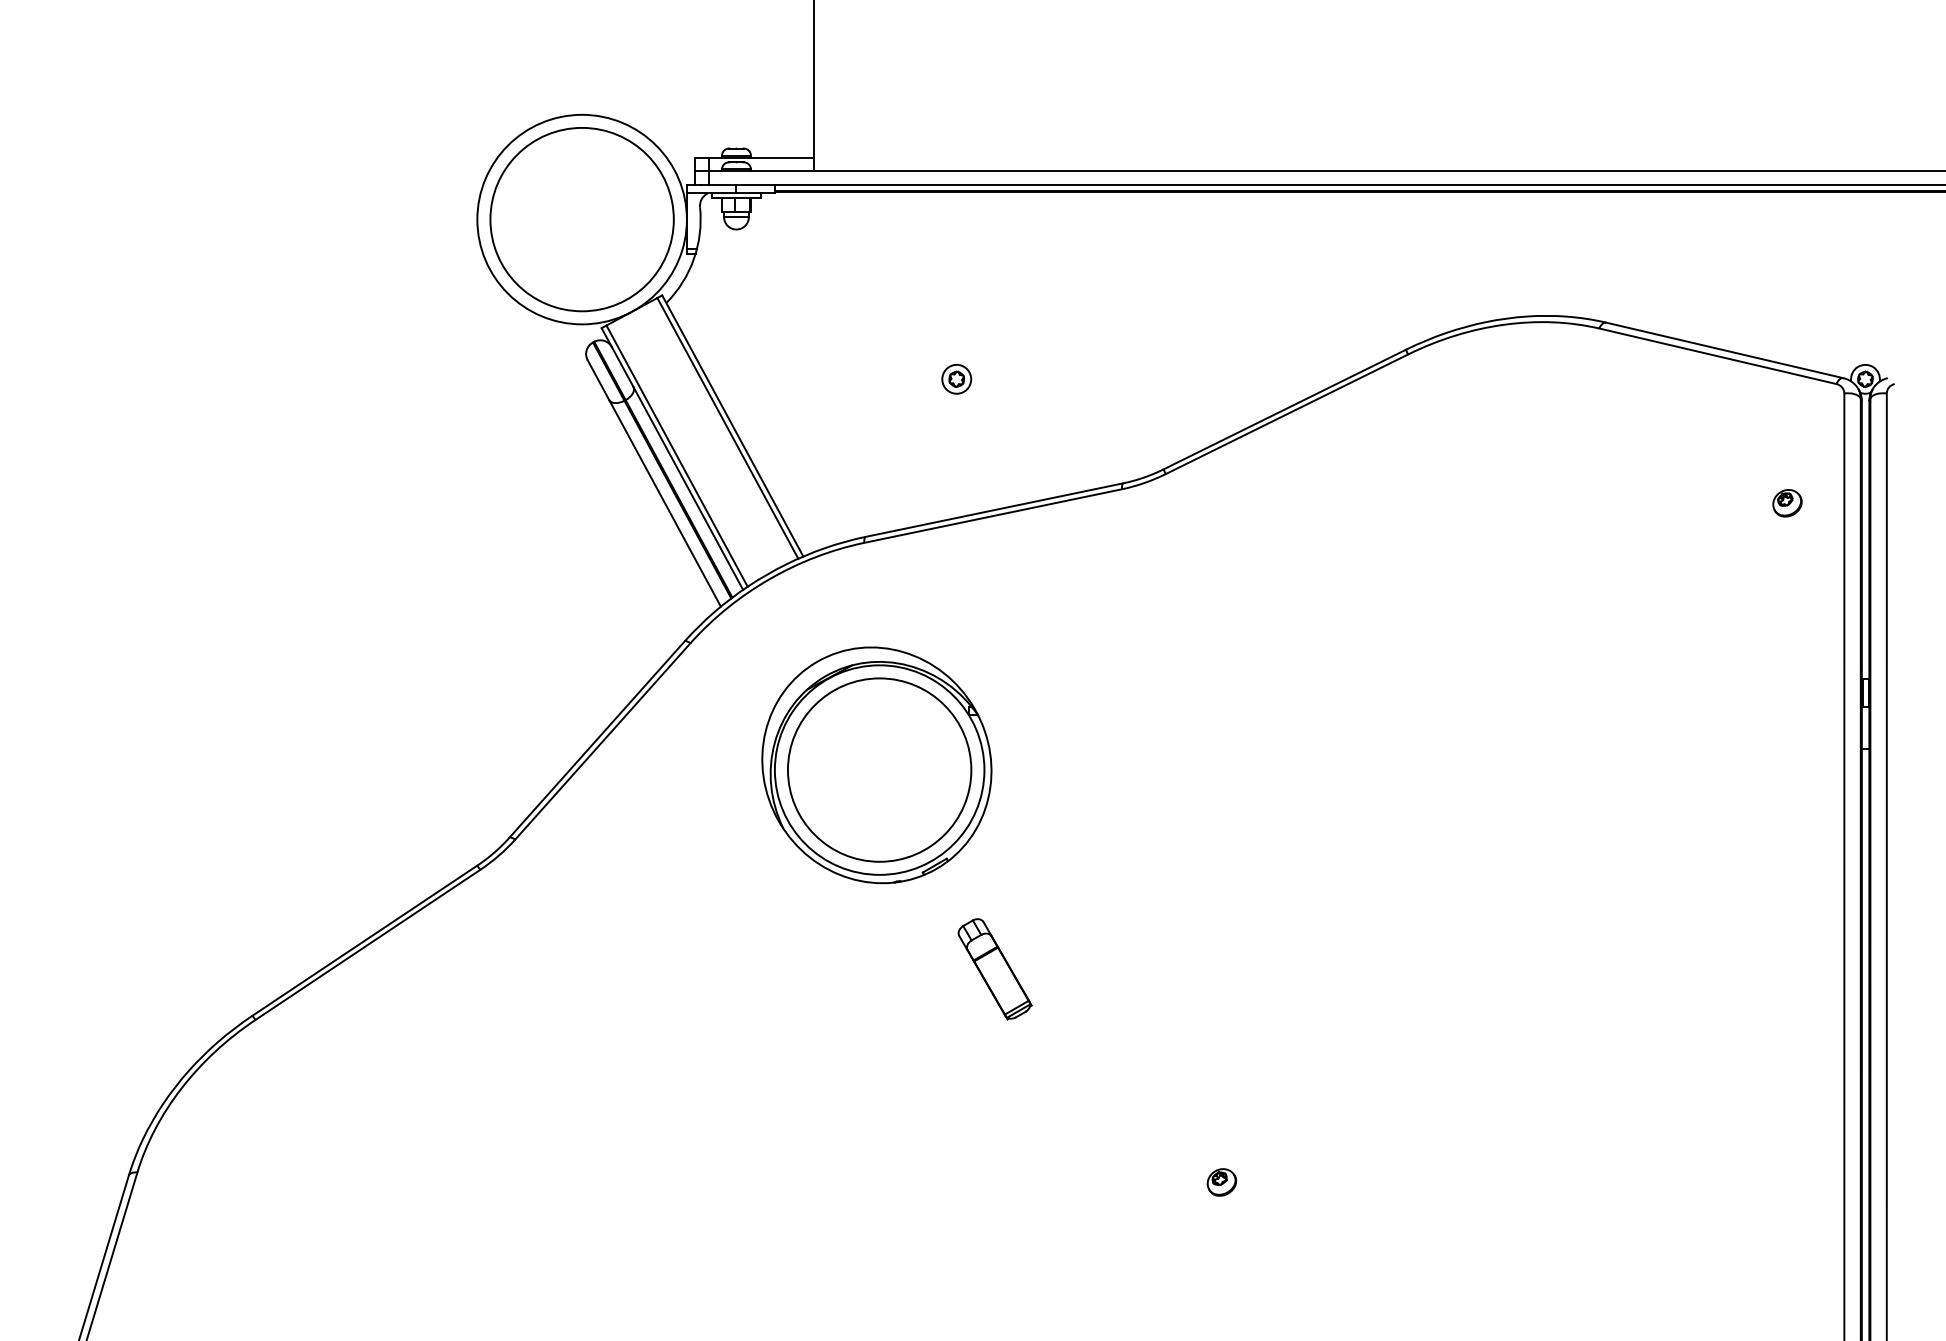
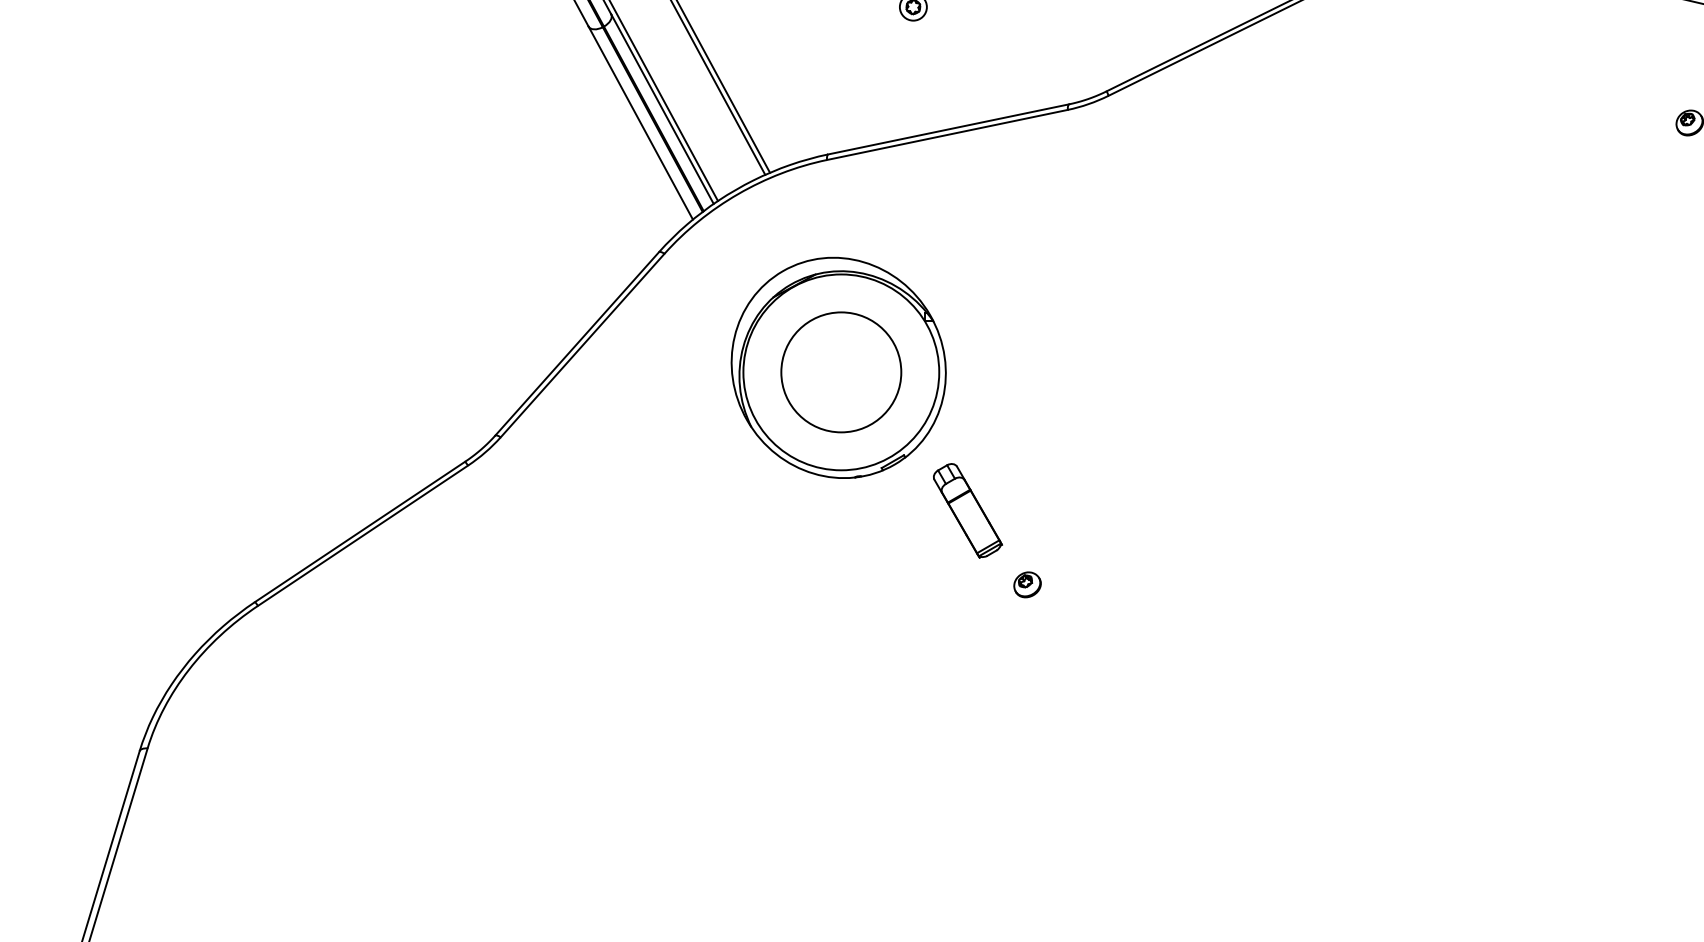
circle: (879, 769) -> (841, 371), size x0.7
part: (994, 969) -> (967, 511), moved
part: (1221, 1182) -> (1027, 584), moved

